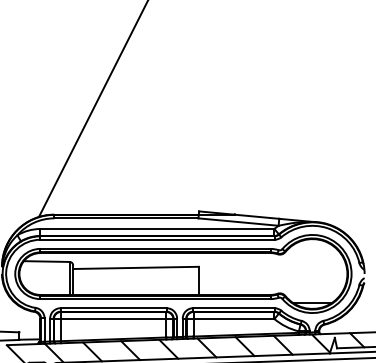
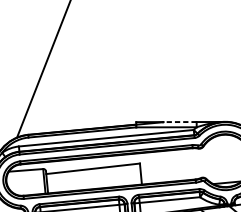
line: (256, 216) -> (179, 121), solid -> dashed

